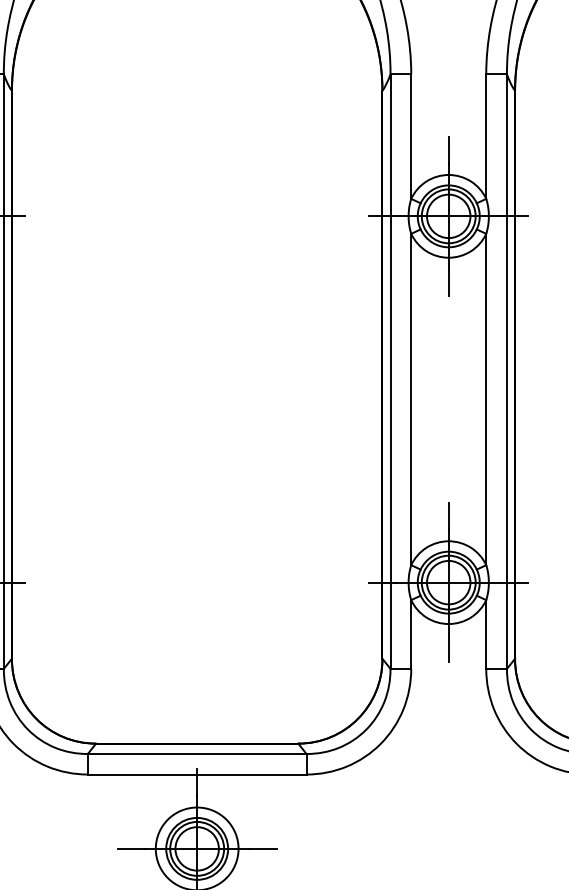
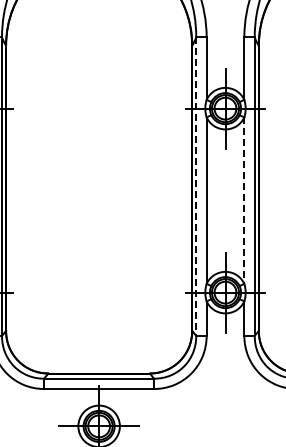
line: (391, 373) -> (196, 187), solid -> dashed
line: (486, 401) -> (244, 201), solid -> dashed

